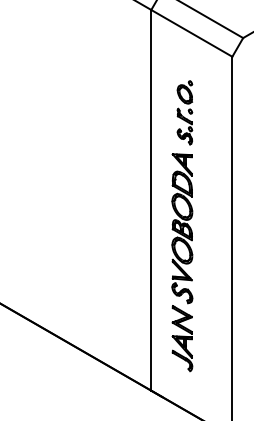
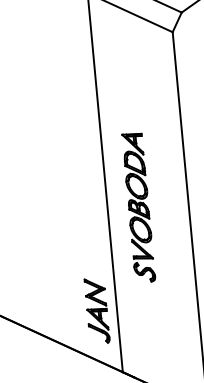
part: (184, 112) -> (130, 92), removed
part: (182, 338) -> (97, 311), moved

